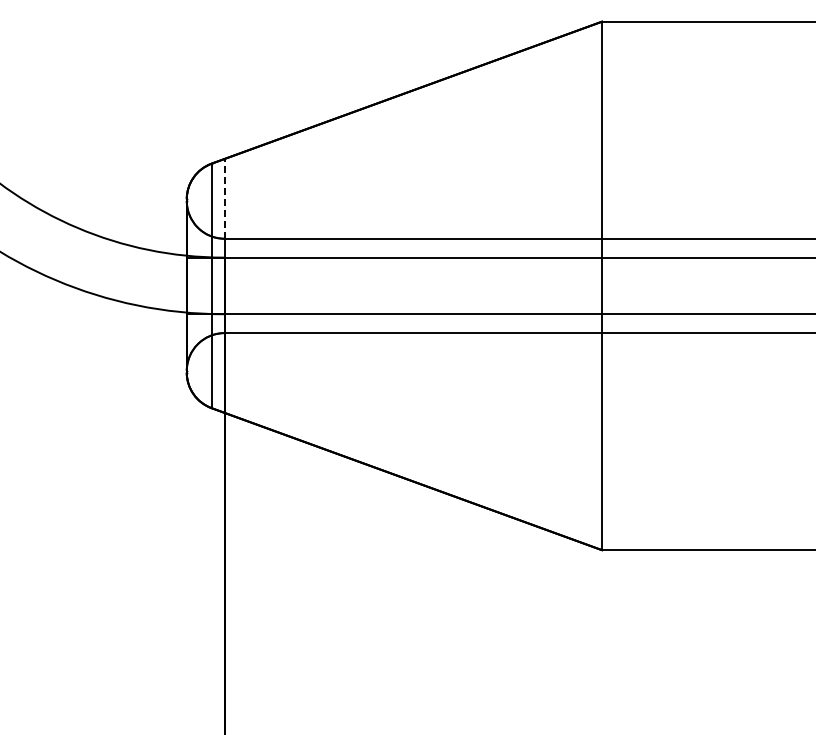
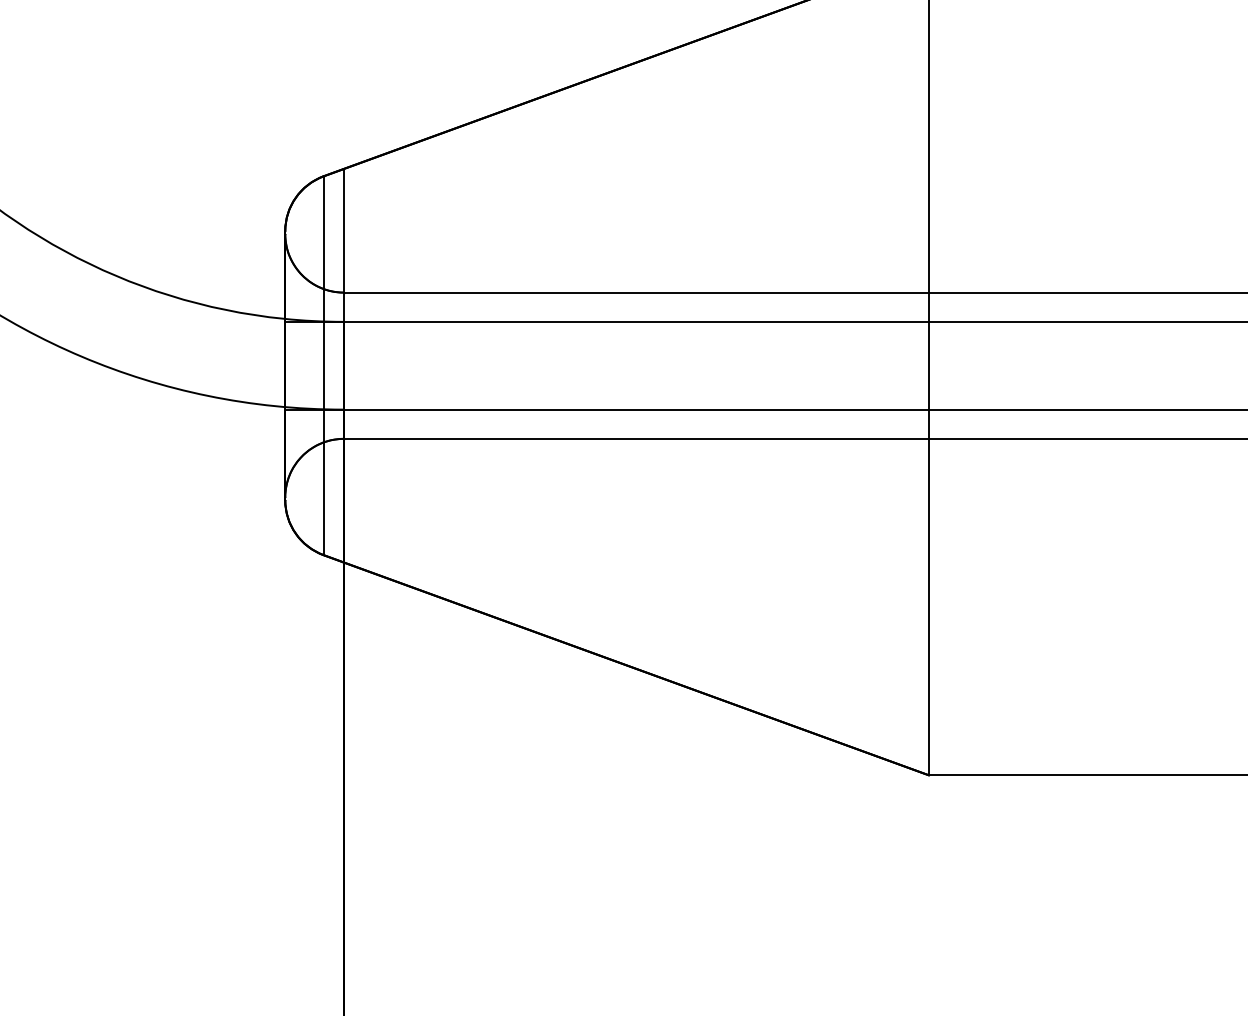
line: (224, 198) -> (343, 230), dashed -> solid

